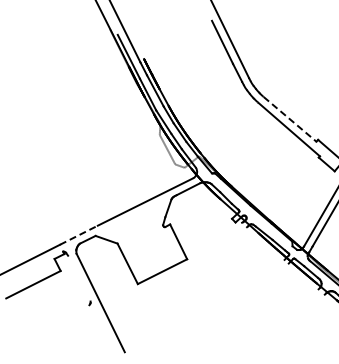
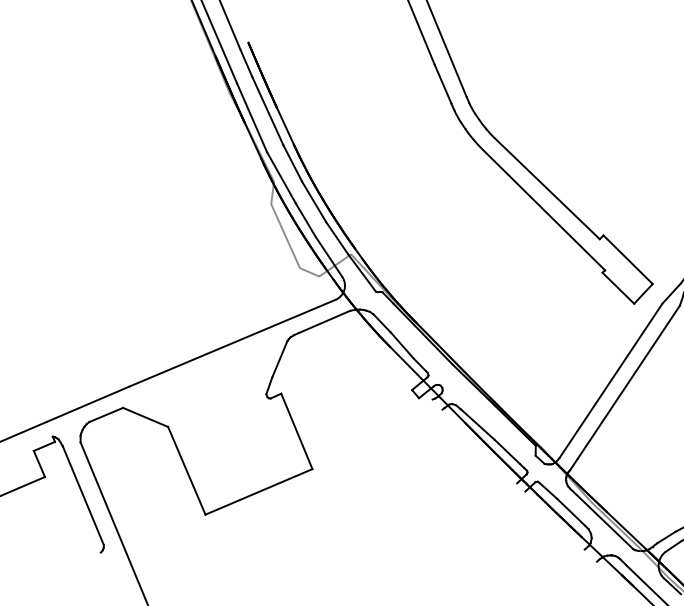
line: (290, 119) -> (548, 188), dashed -> solid
line: (79, 235) -> (89, 404), dashed -> solid
line: (79, 278) -> (83, 495), added

